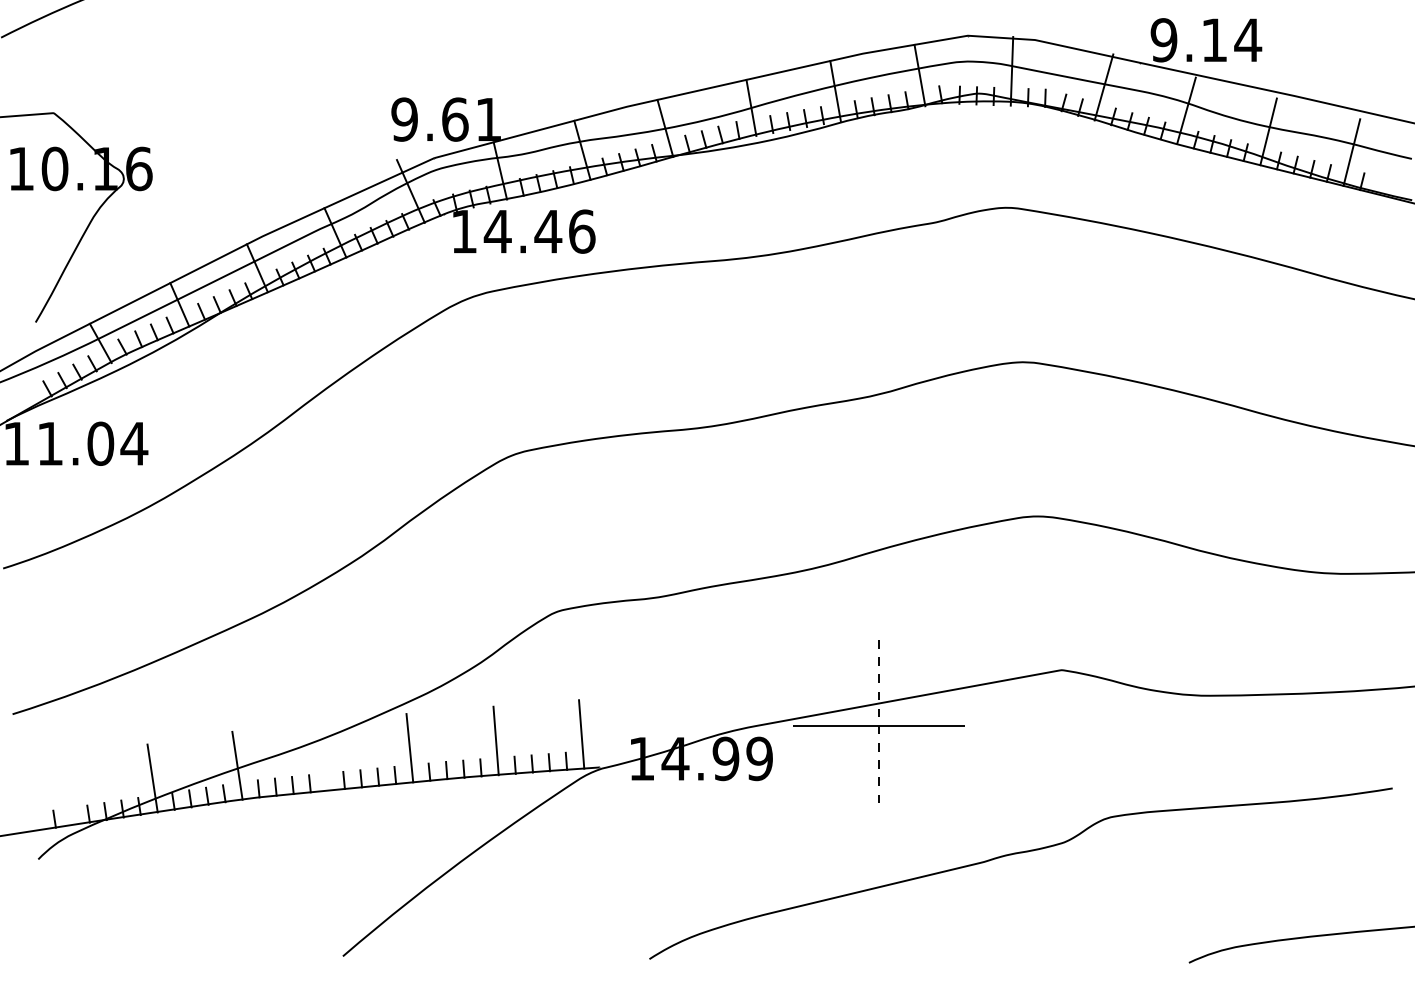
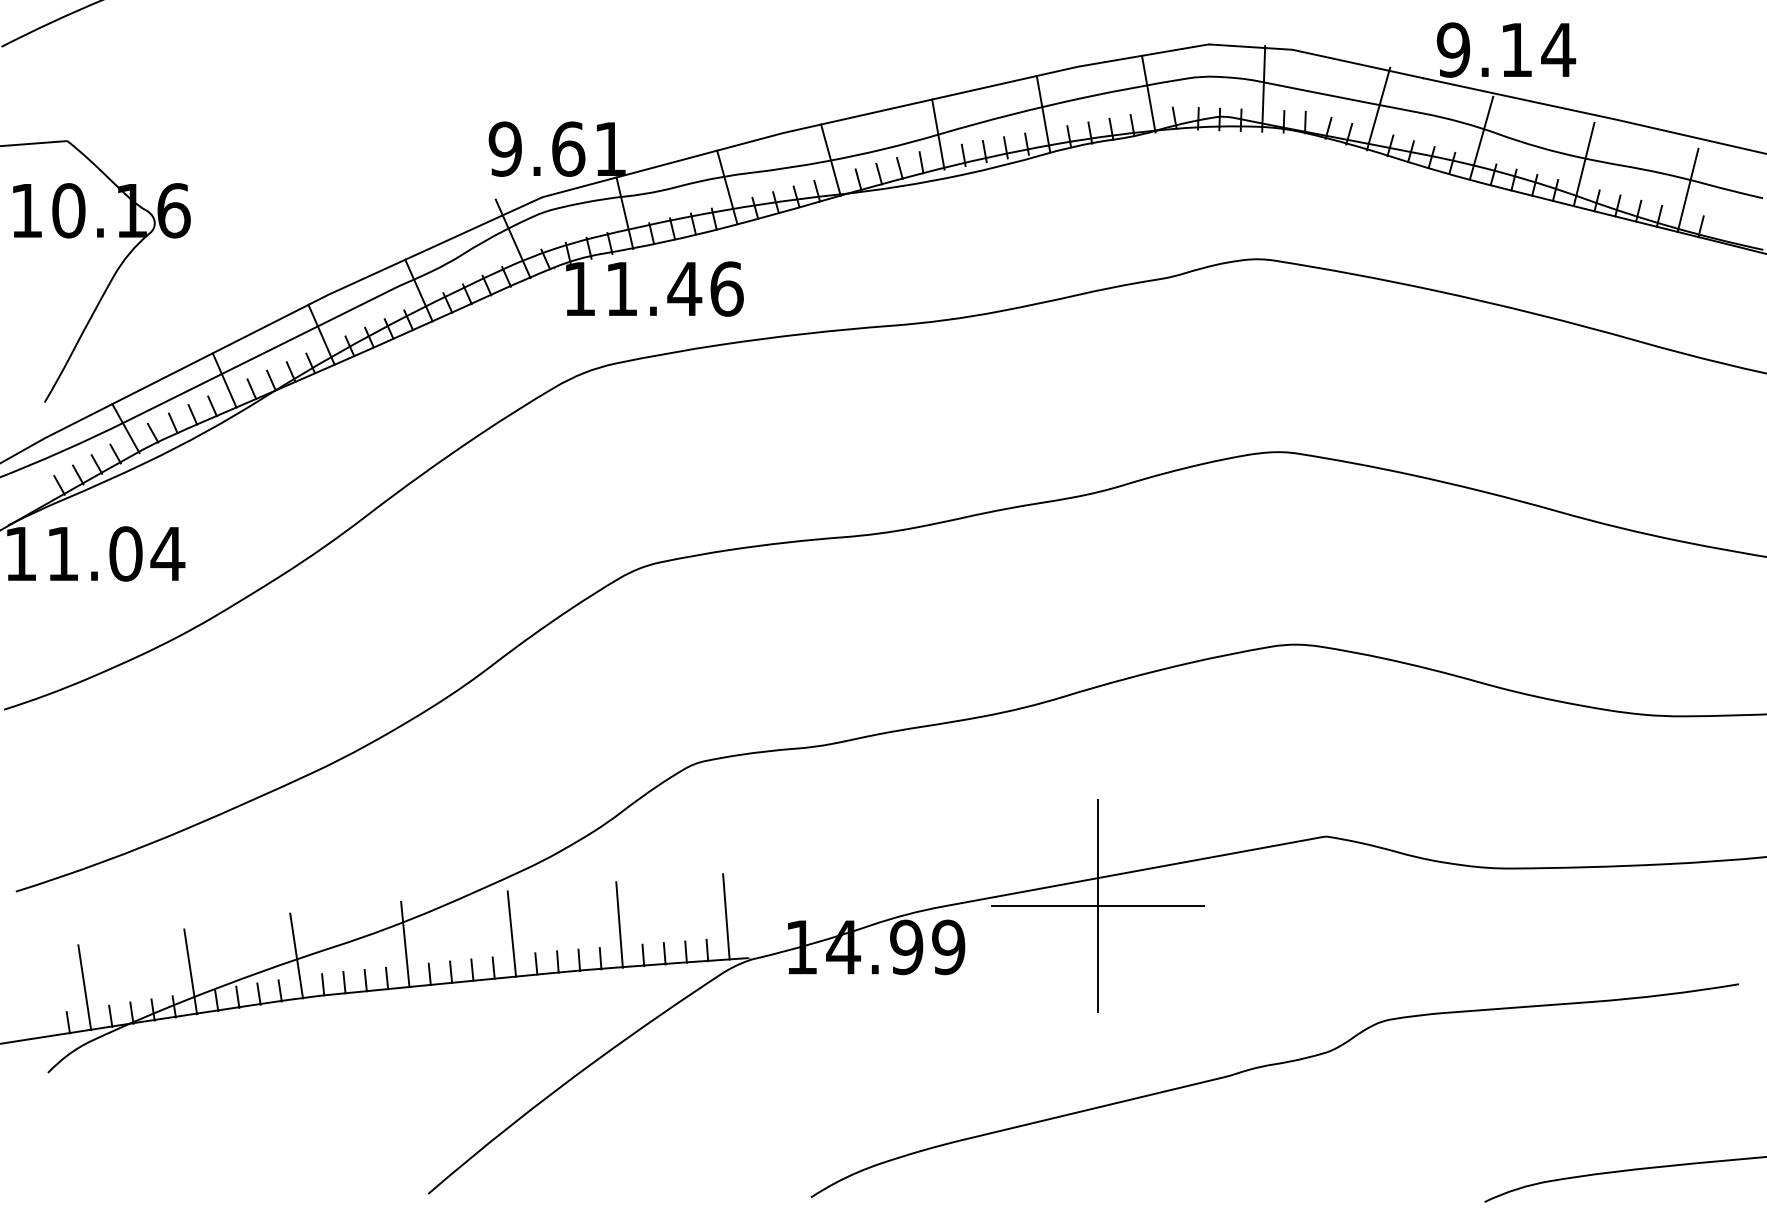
text: (497, 231) -> (621, 288), 14.46 -> 11.46
line: (879, 725) -> (1098, 905), dashed -> solid
line: (324, 756) -> (405, 944), added
line: (67, 791) -> (84, 988), added

